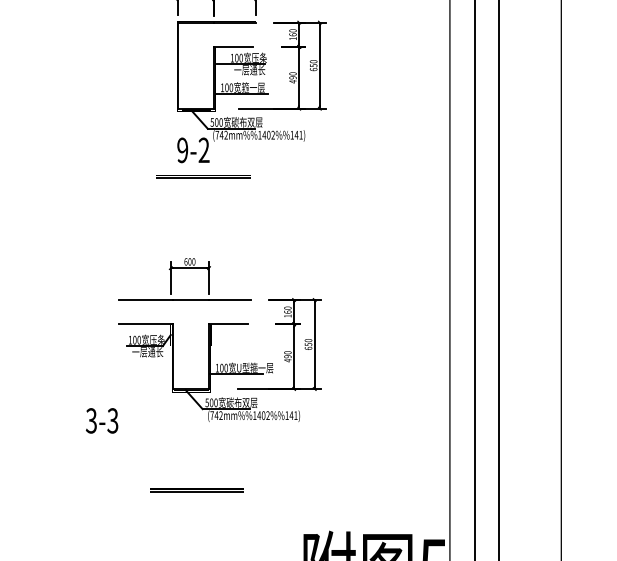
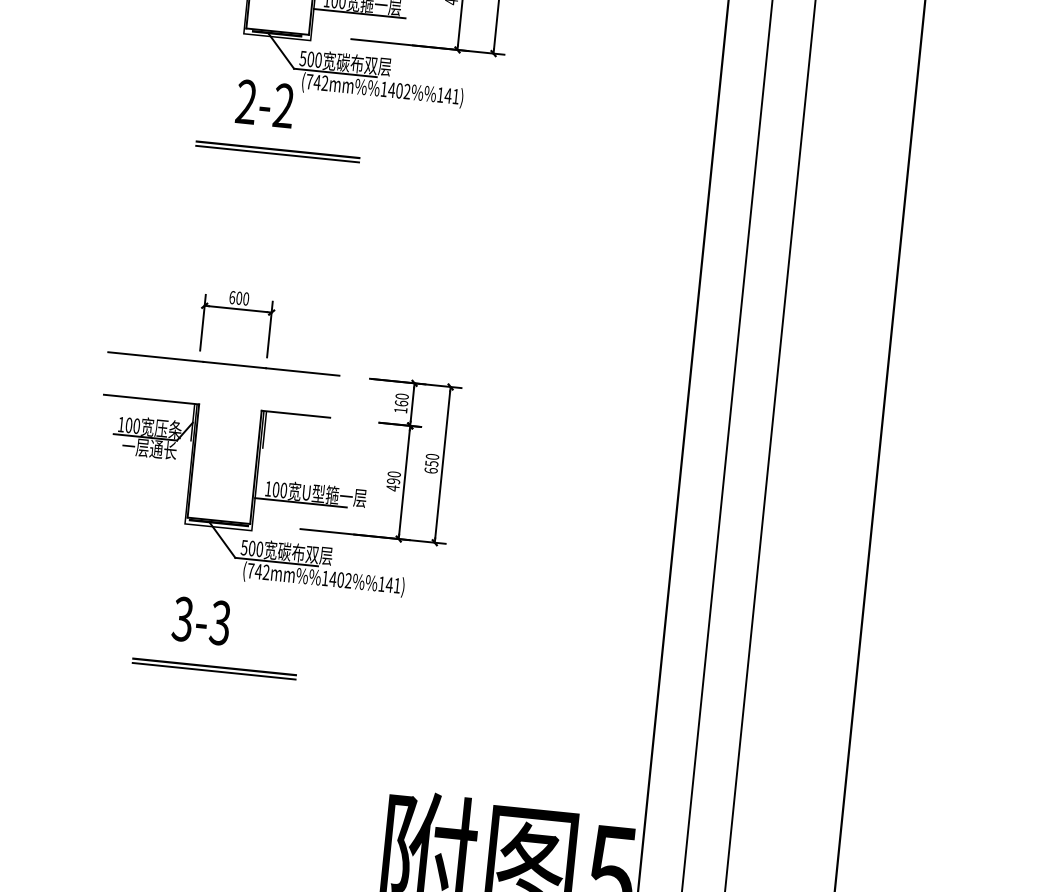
text: (182, 150) -> (246, 102), 9-2 -> 2-2
text: (102, 420) -> (202, 620), moved
line: (196, 489) -> (213, 667), moved

